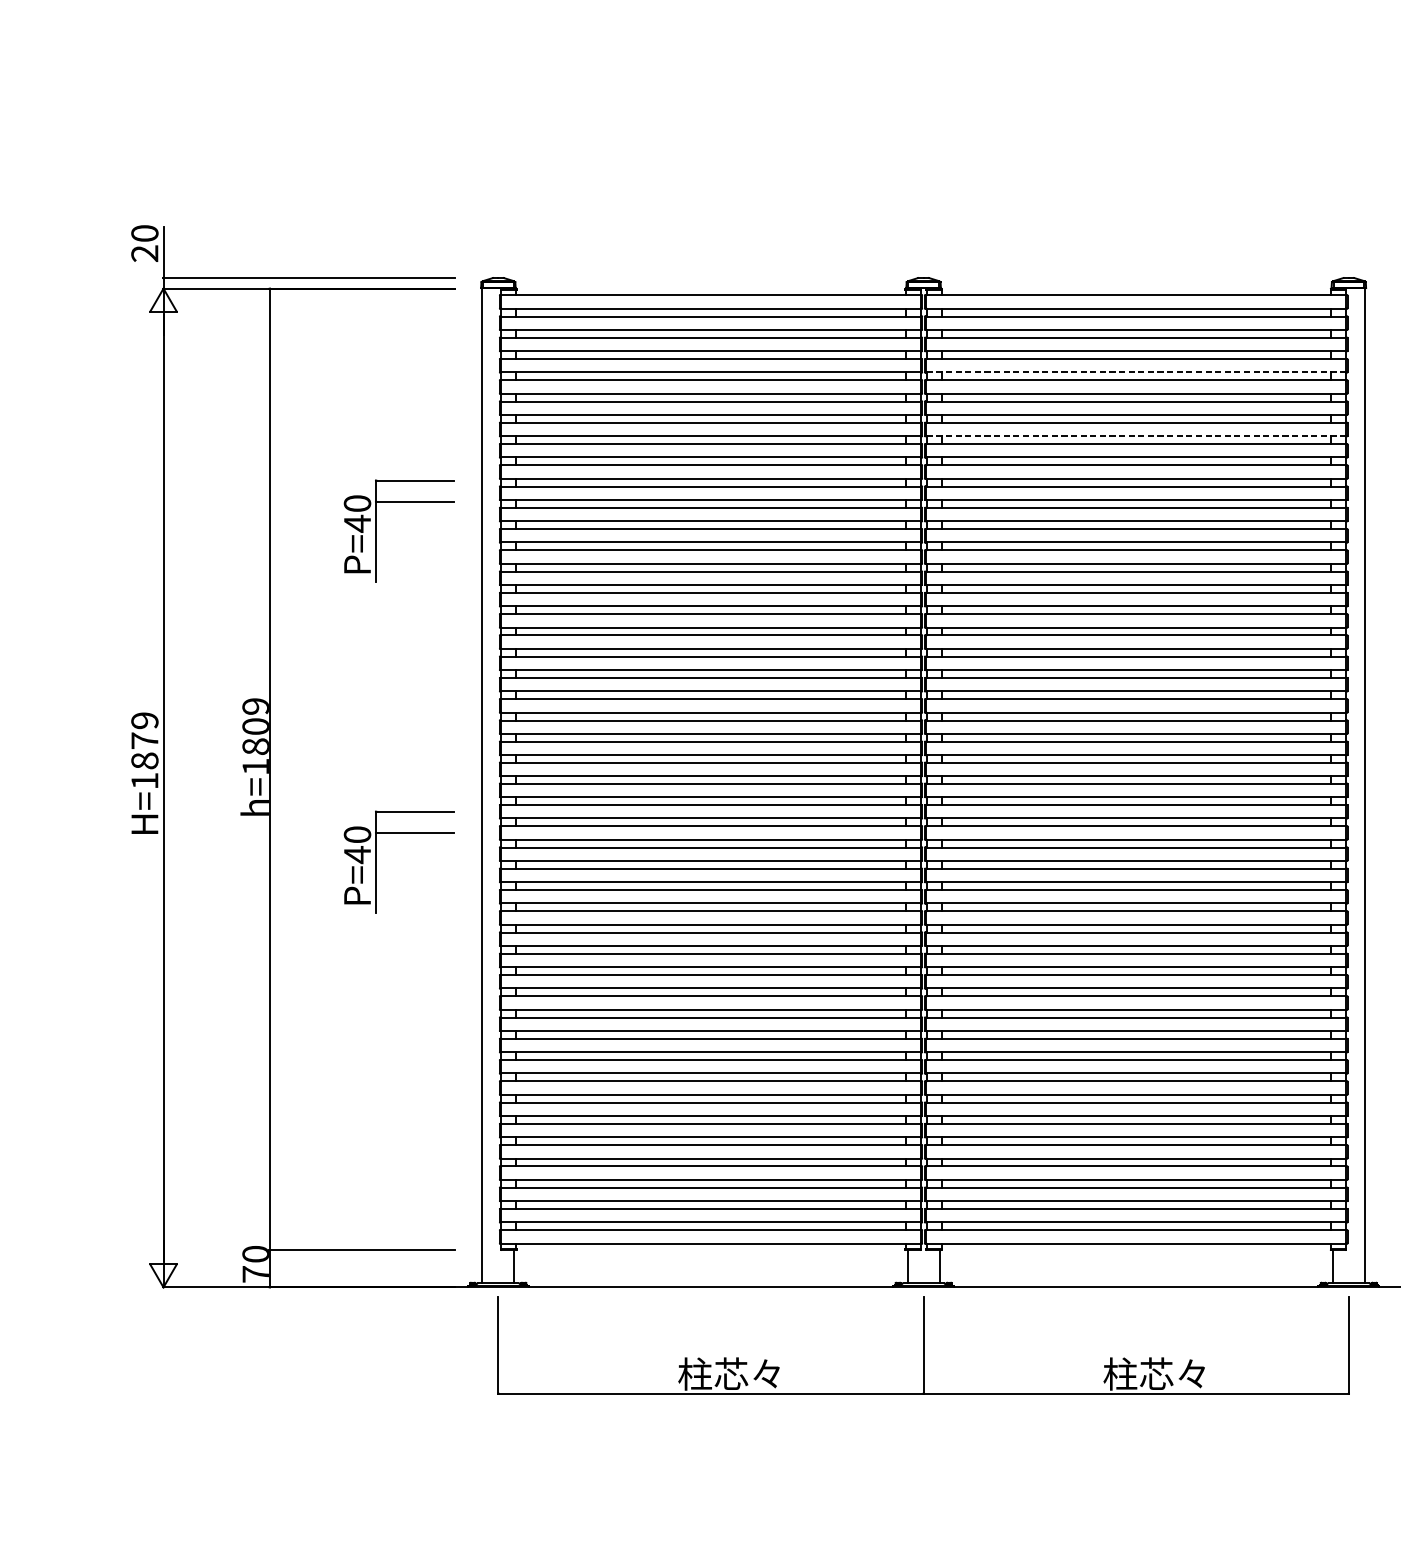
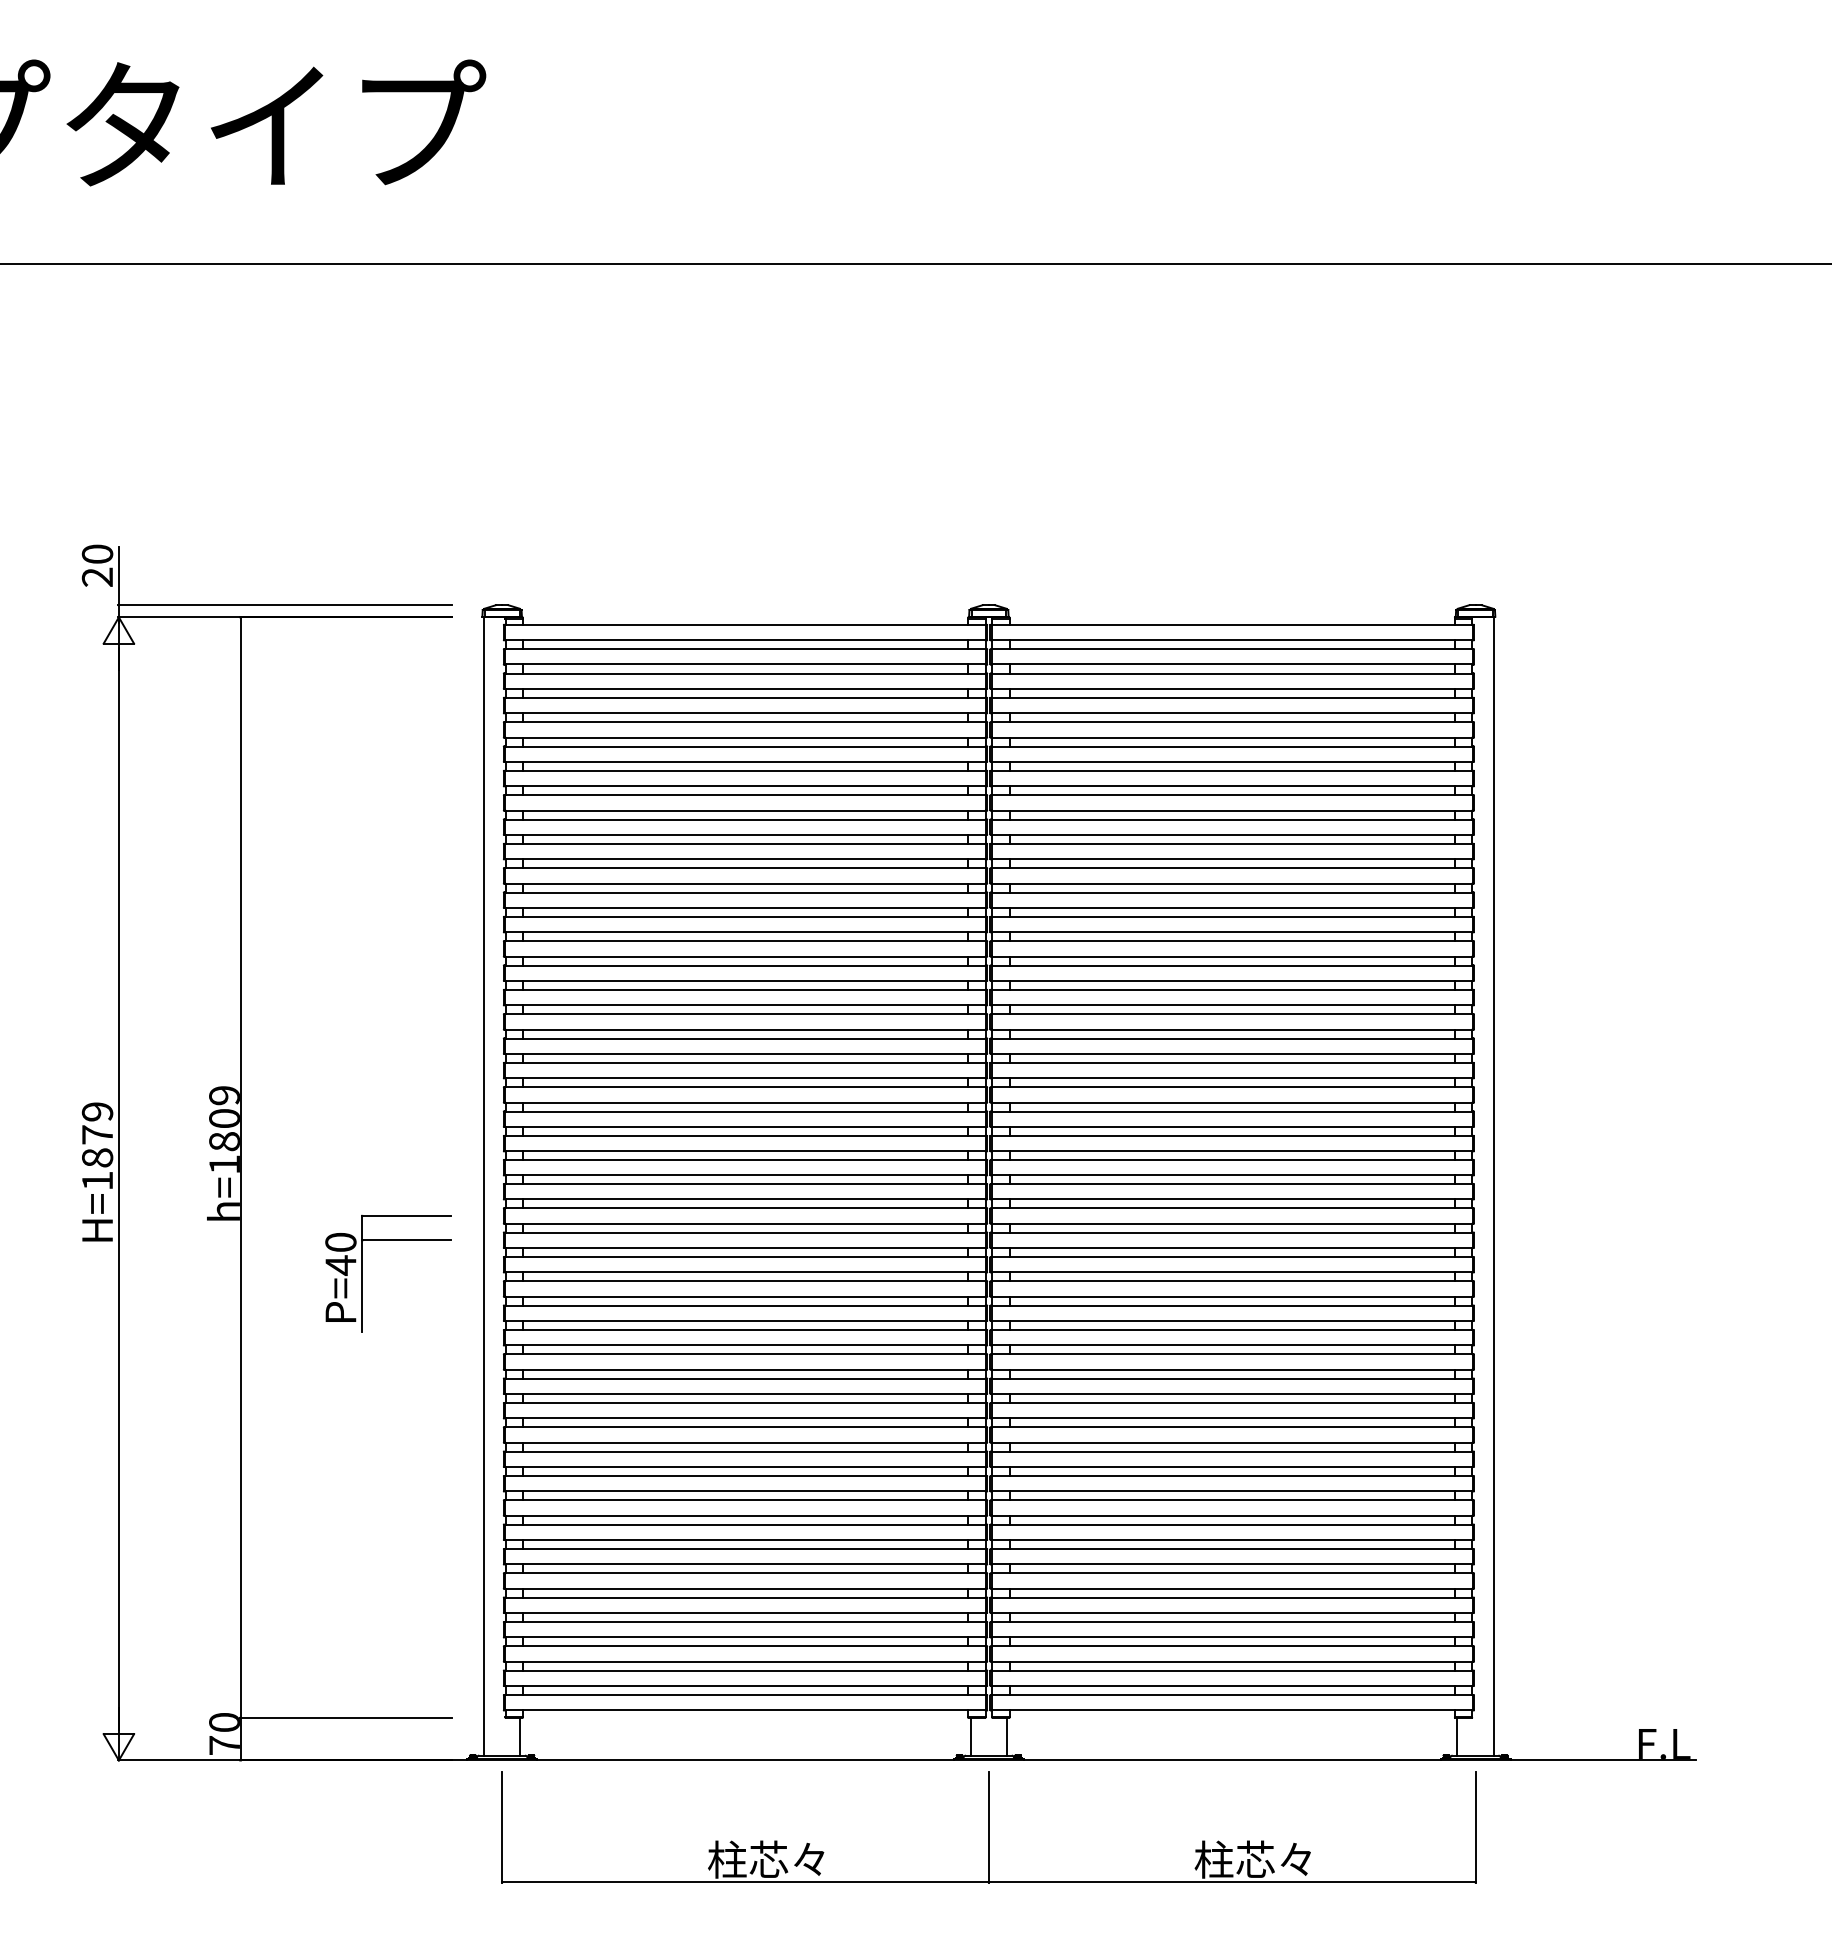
line: (1135, 372) -> (1231, 713), dashed -> solid
line: (1135, 436) -> (1231, 786), dashed -> solid
part: (376, 530) -> (362, 894), removed

